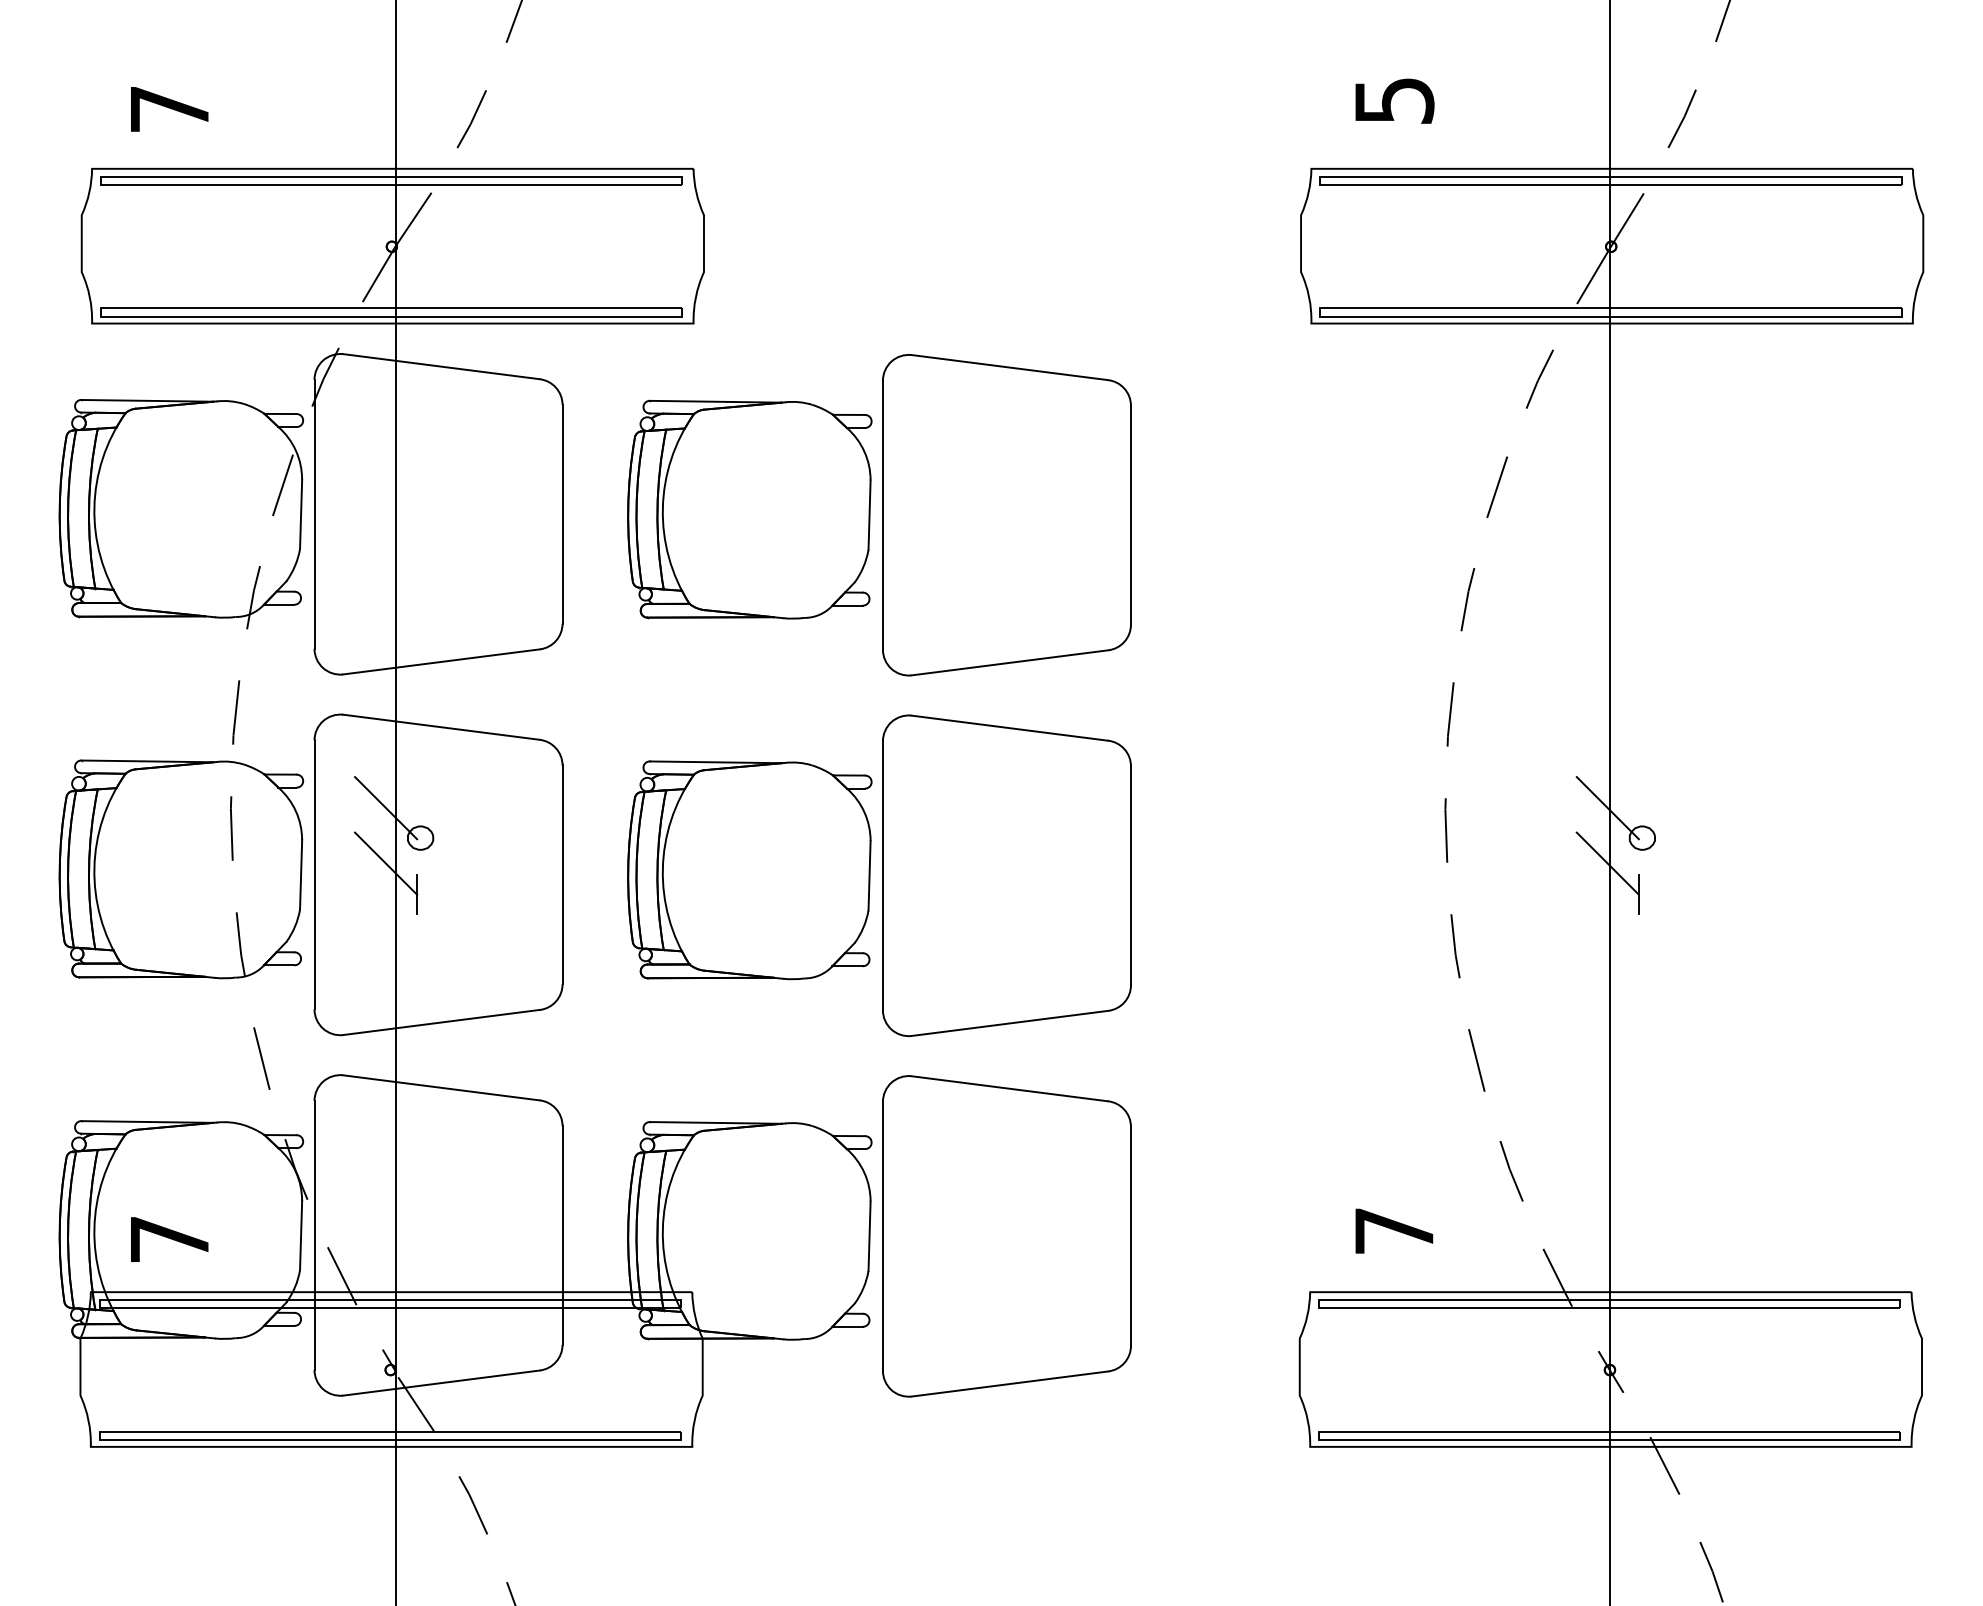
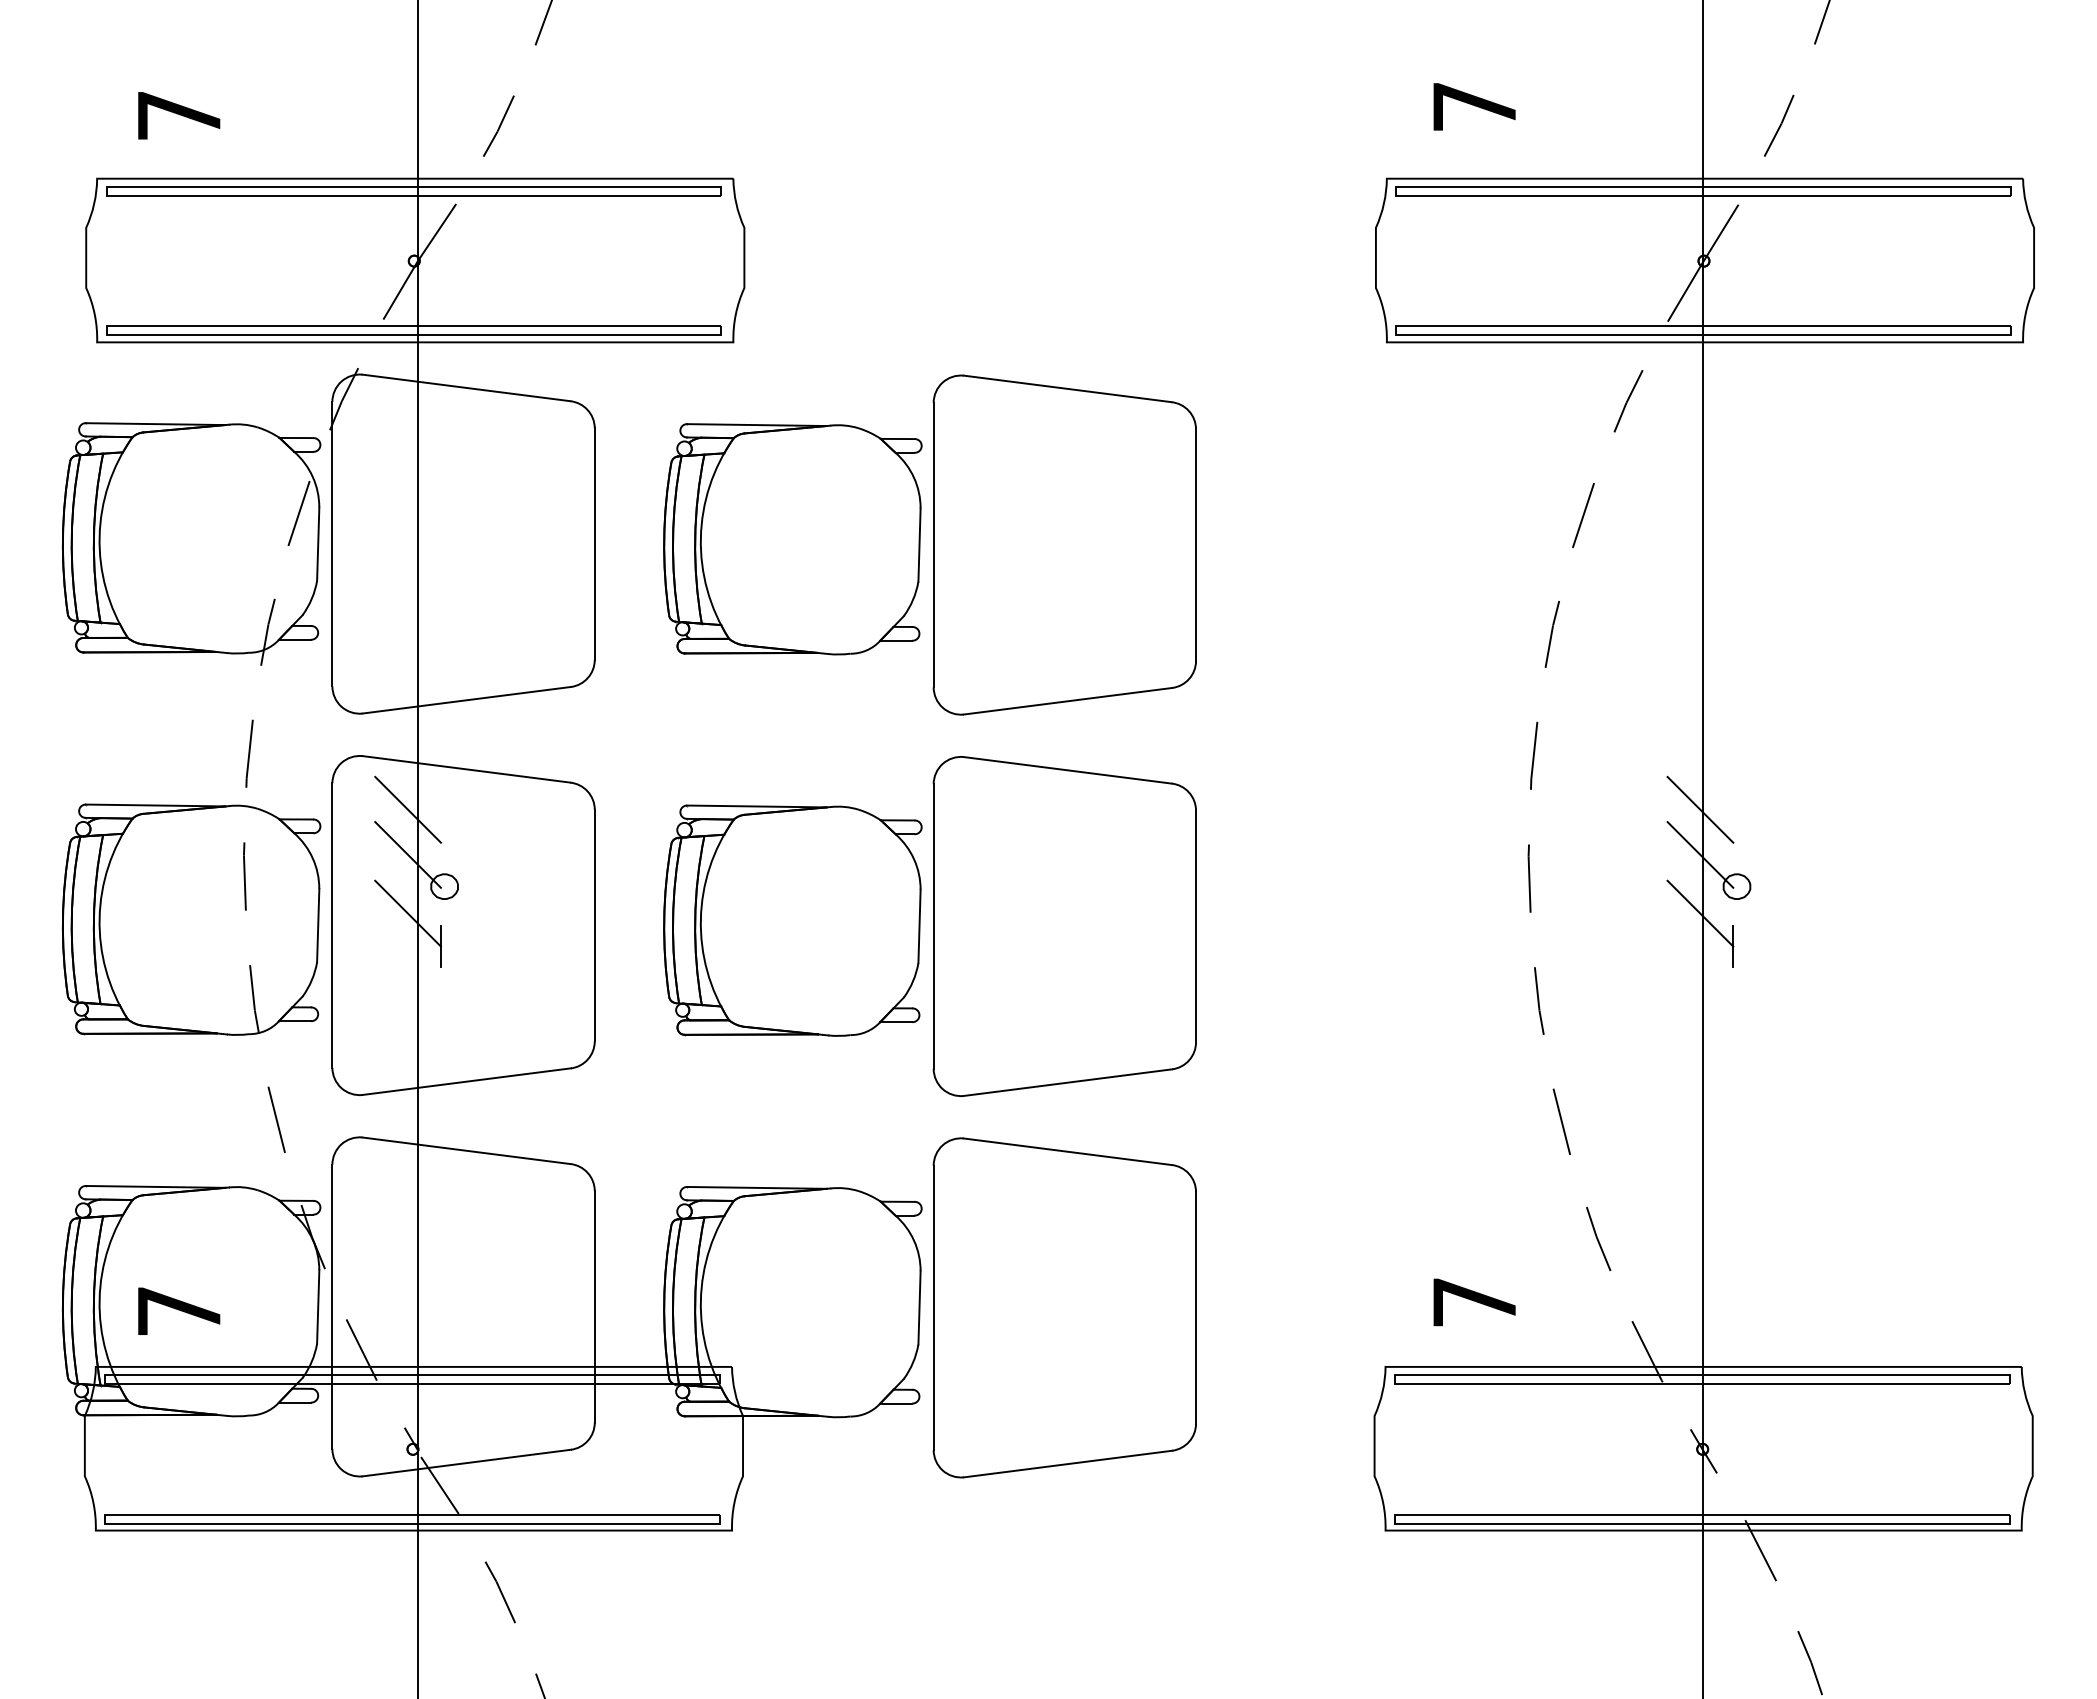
text: (1395, 101) -> (1475, 107), 5 -> 7
line: (385, 765) -> (407, 809), added
line: (1607, 765) -> (1700, 809), added

